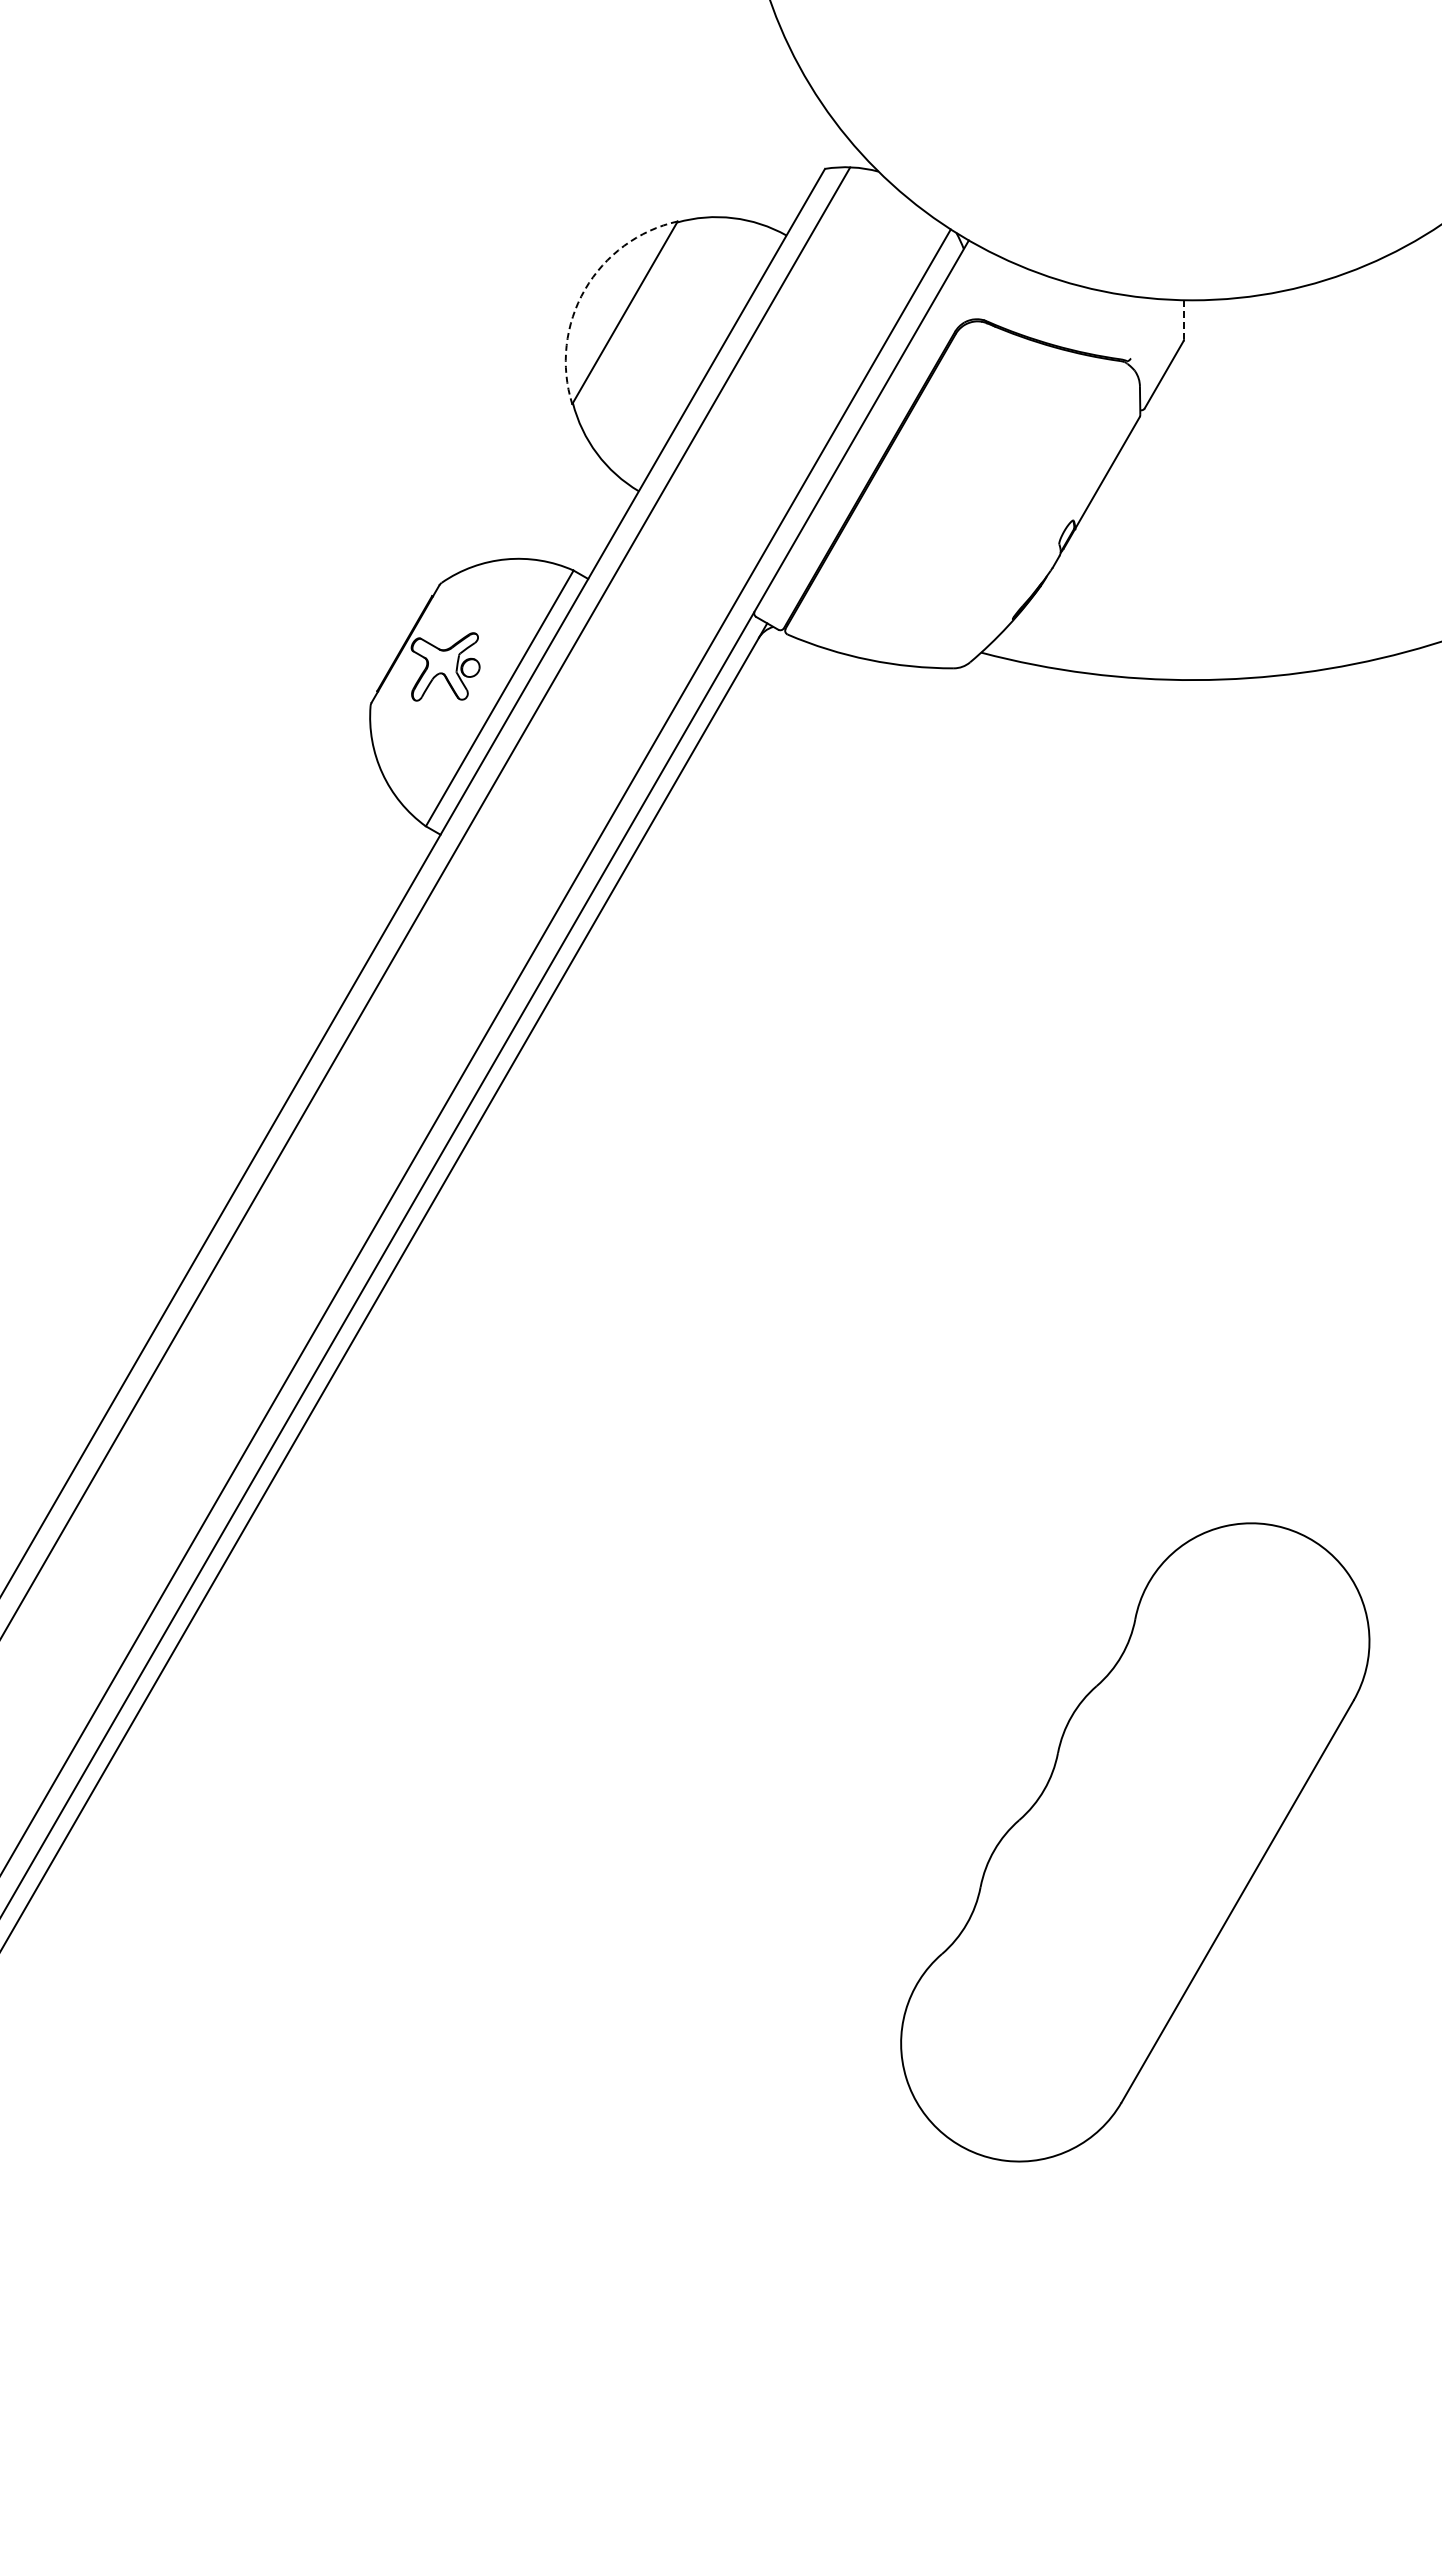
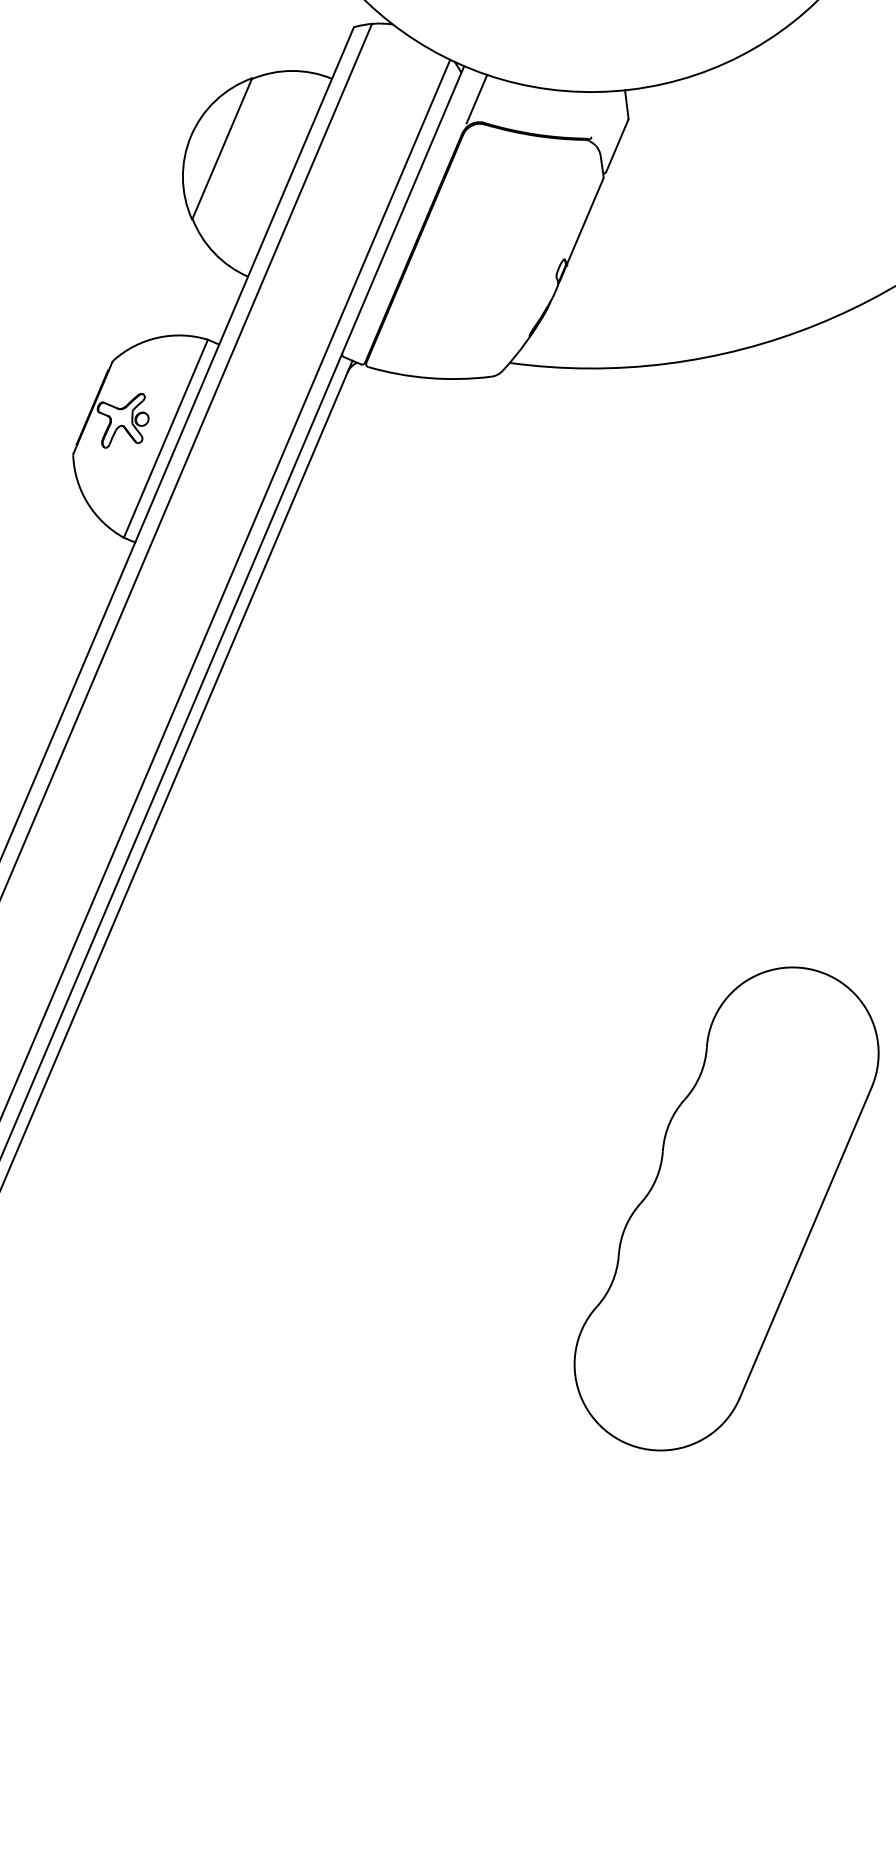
line: (980, 287) -> (476, 99), added
arc: (584, 289) -> (190, 135), dashed -> solid
line: (1184, 320) -> (627, 104), dashed -> solid

